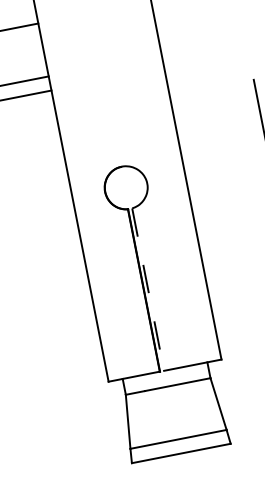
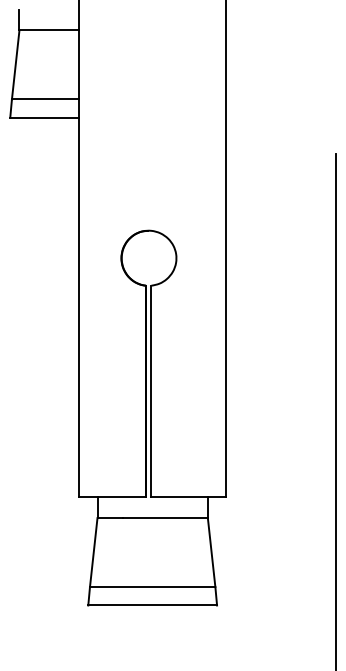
line: (148, 289) -> (151, 391), dashed -> solid

